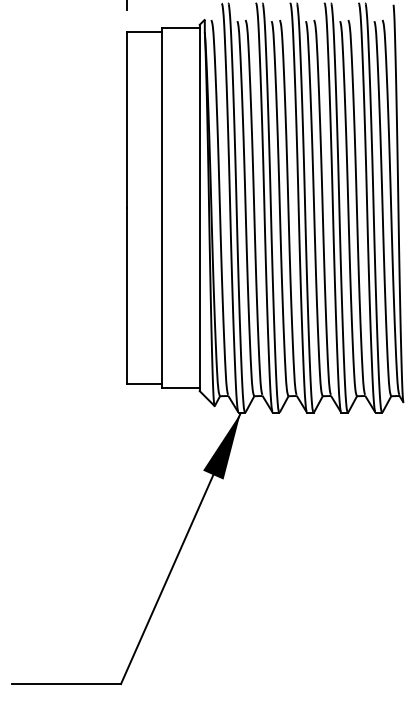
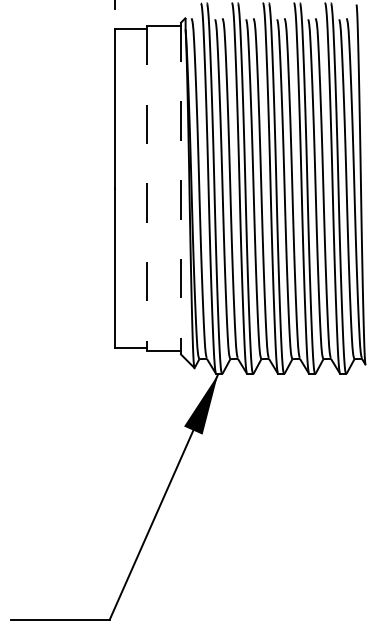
line: (161, 207) -> (146, 188), solid -> dashed
line: (200, 207) -> (181, 188), solid -> dashed

